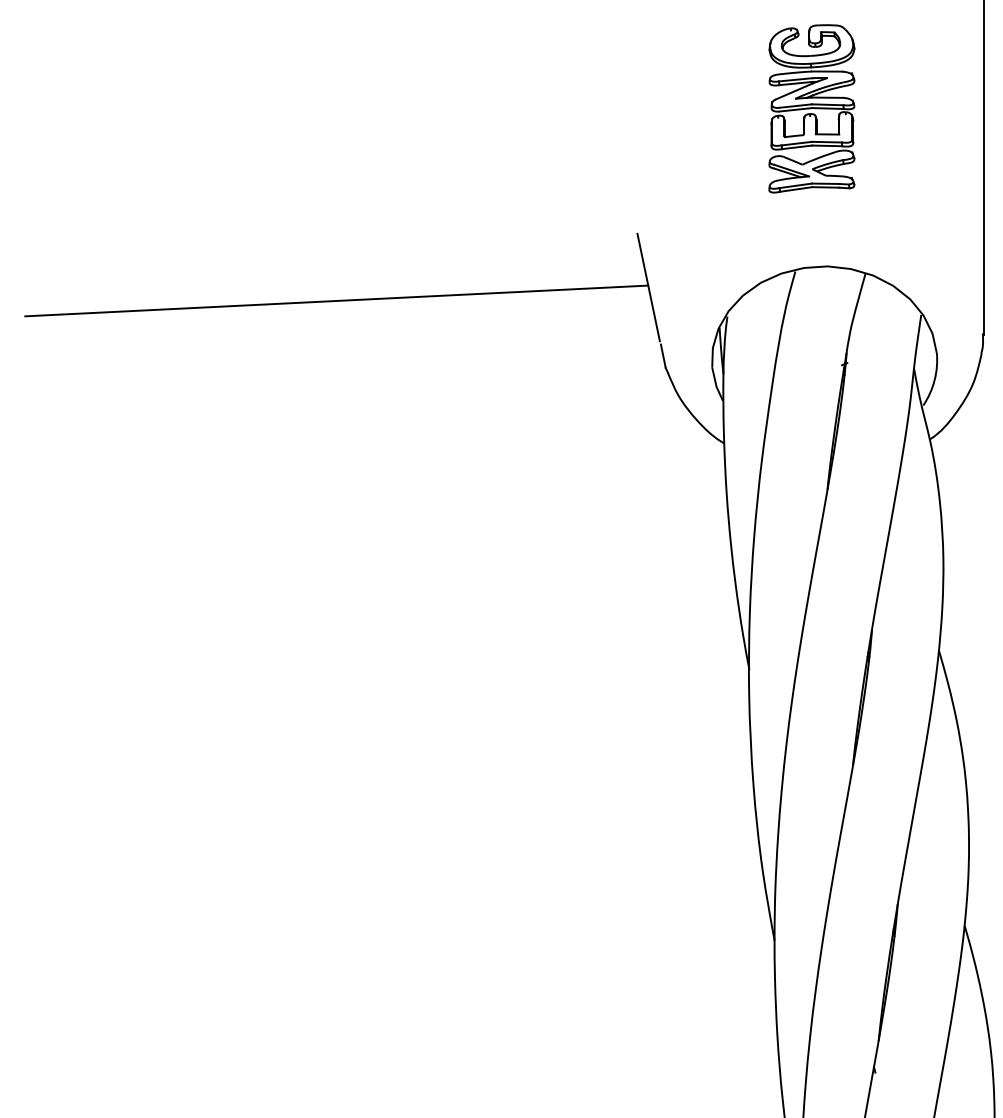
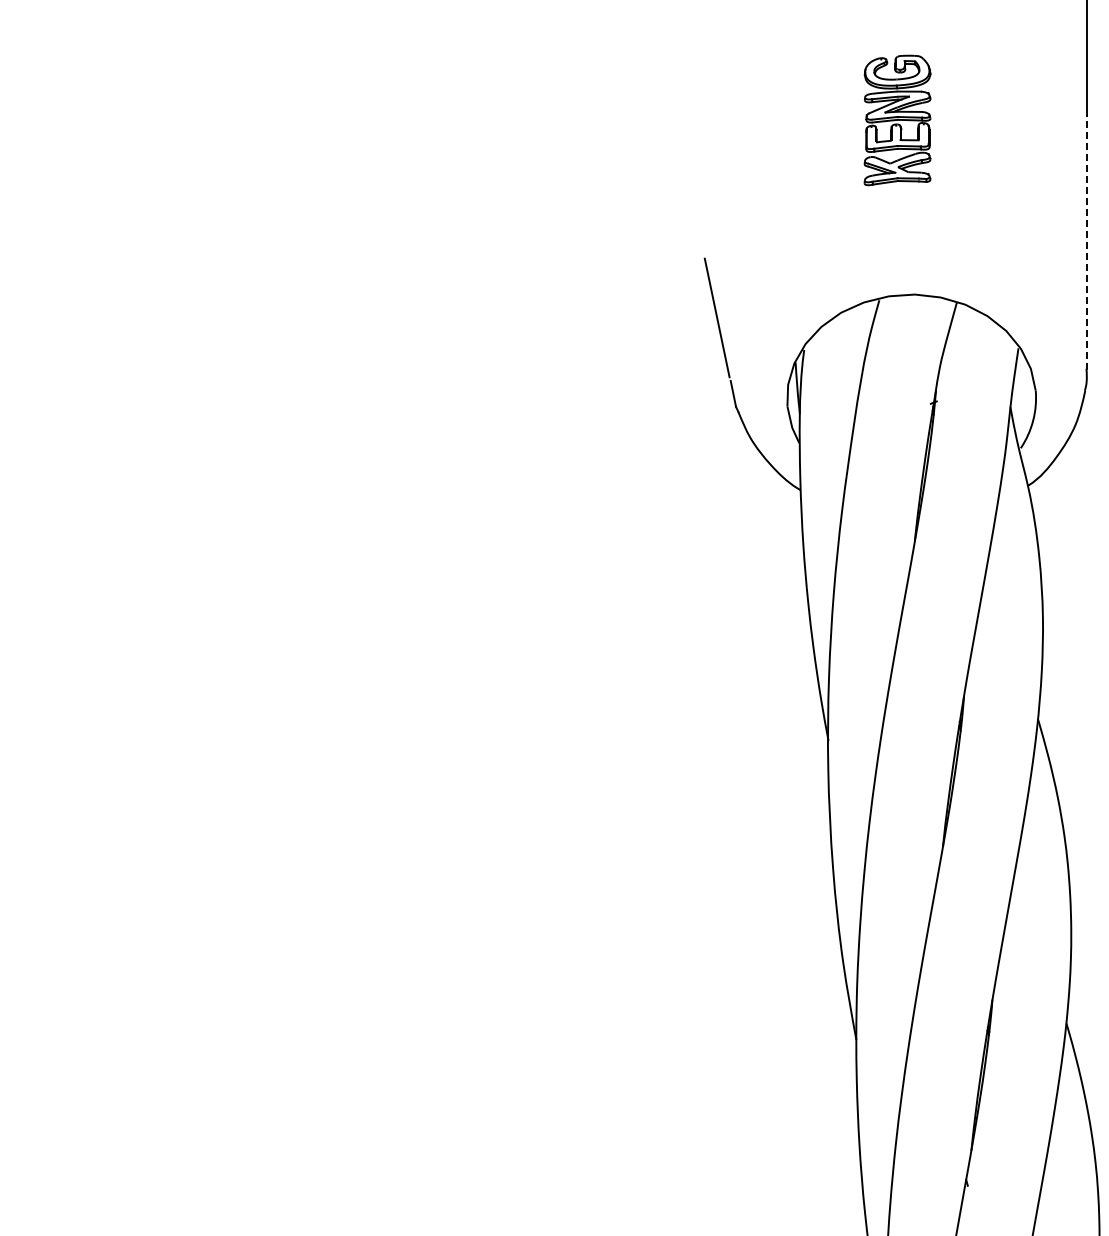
part: (811, 108) -> (897, 120), size x0.7
line: (983, 219) -> (1087, 242), solid -> dashed
line: (336, 300) -> (372, 332), removed

